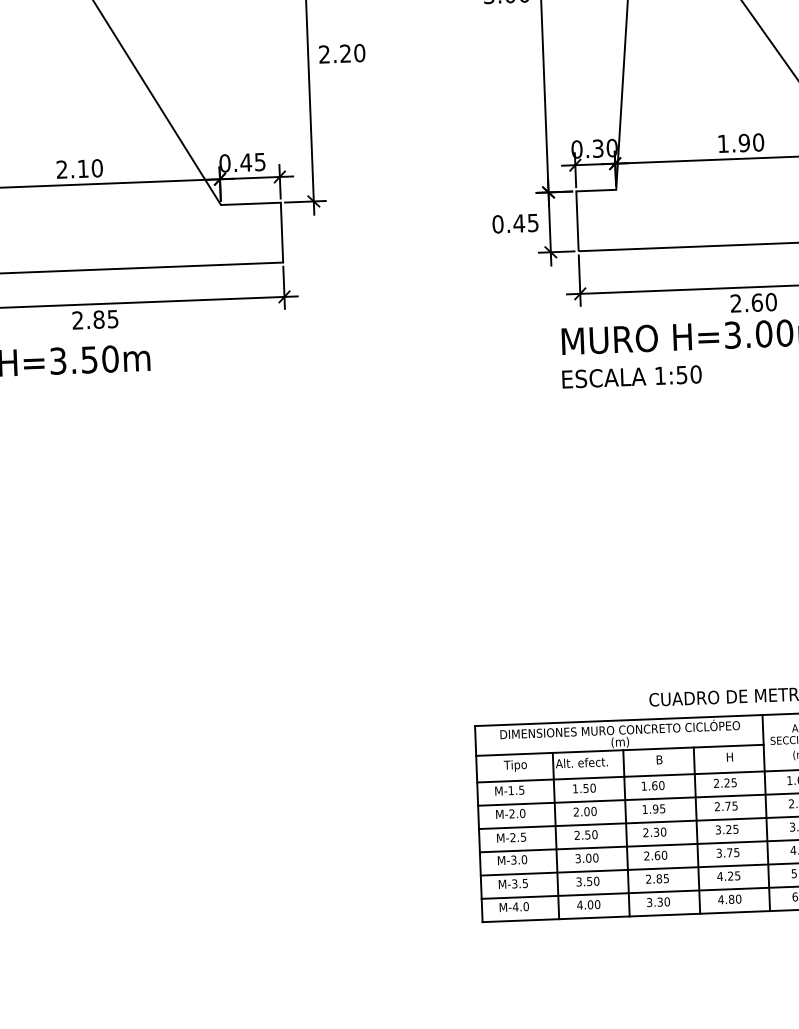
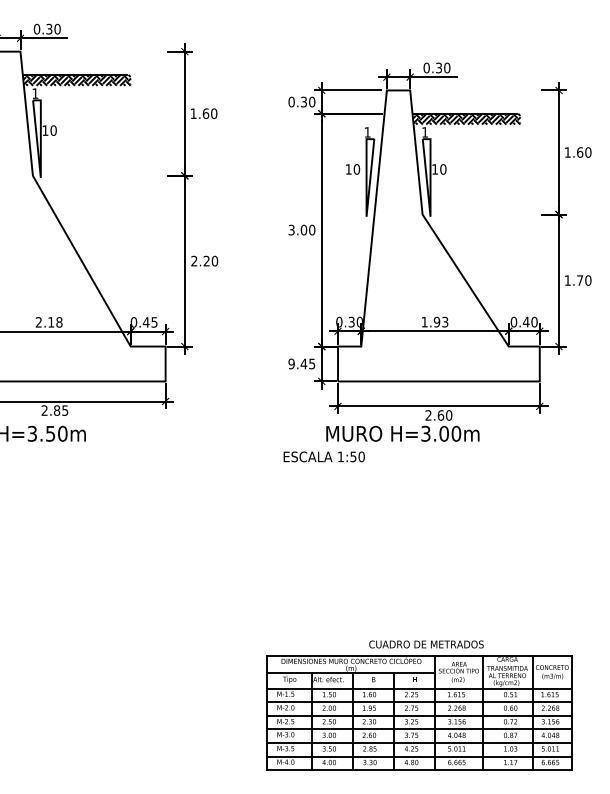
text: (758, 141) -> (445, 321), 1.90 -> 1.93
text: (97, 168) -> (59, 322), 2.10 -> 2.18
text: (497, 225) -> (291, 364), 0.45 -> 9.45
text: (630, 376) -> (323, 456), moved

